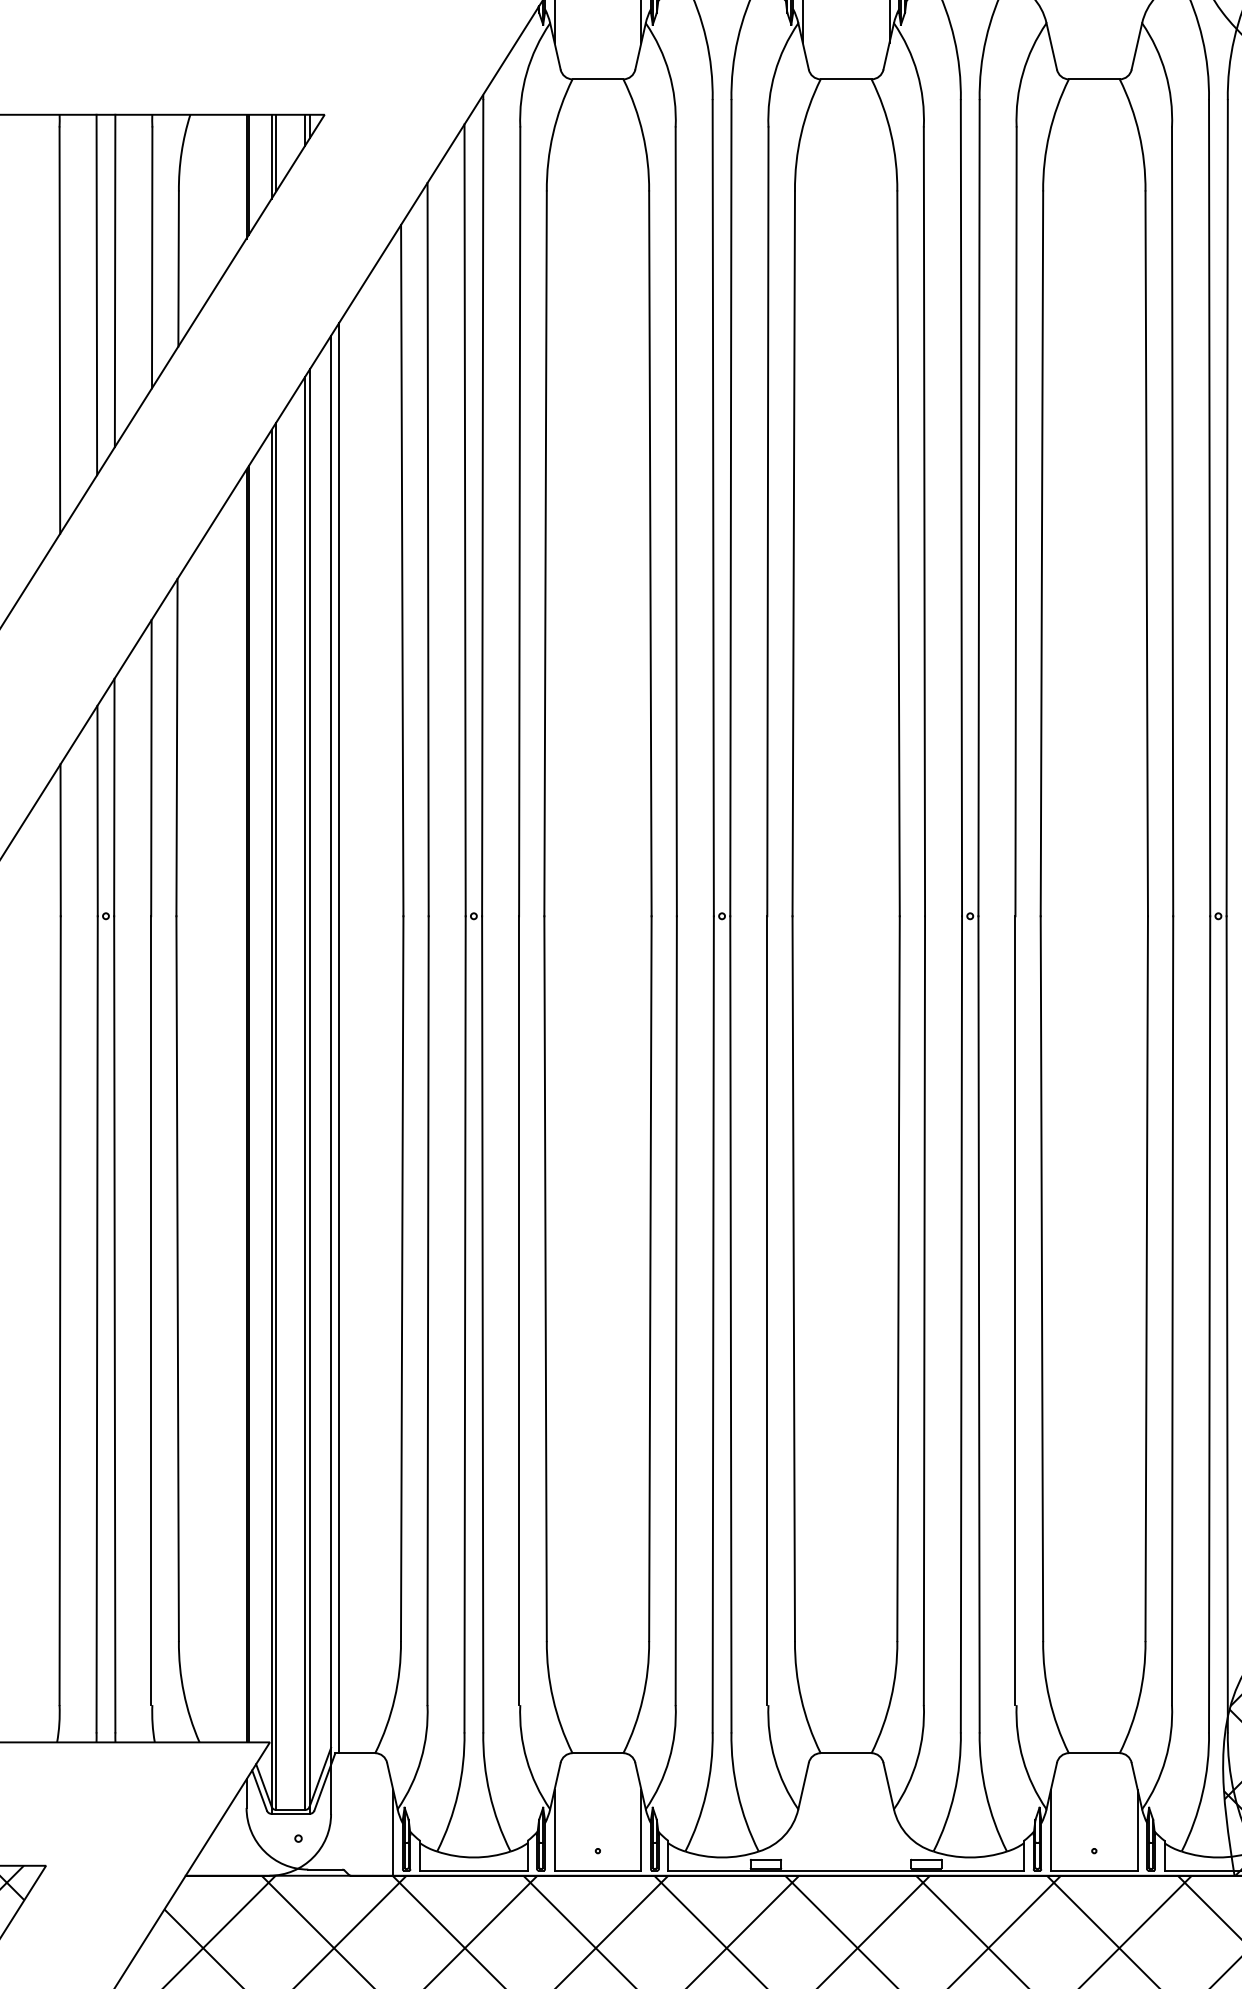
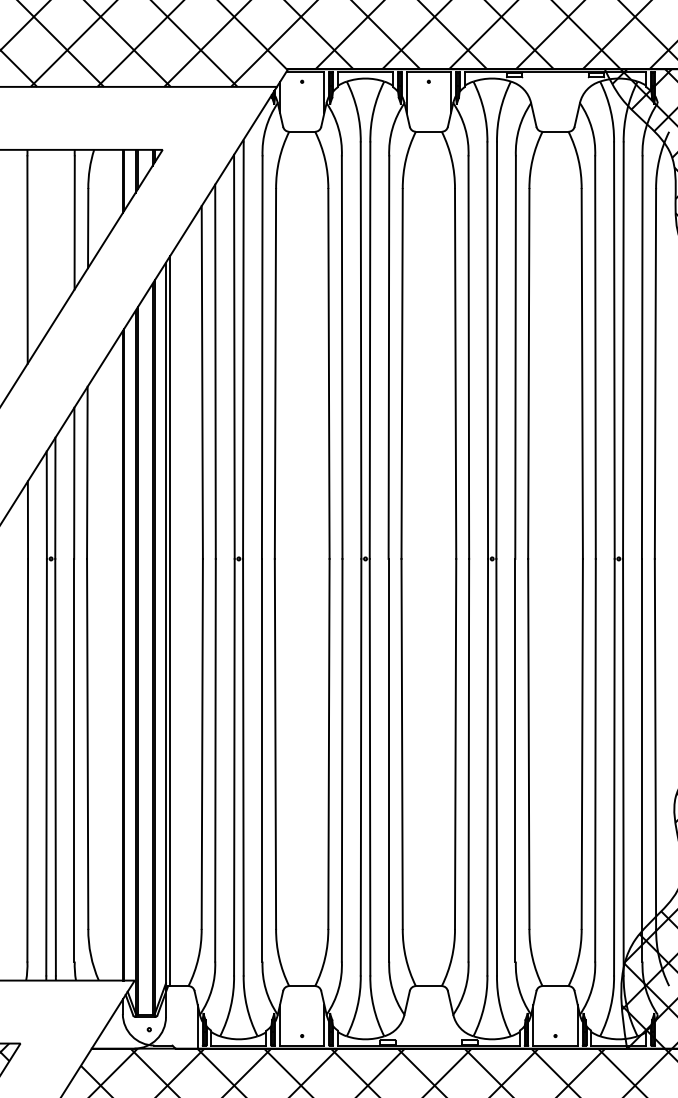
line: (114, 280) -> (55, 234), removed
line: (96, 294) -> (46, 241), removed

